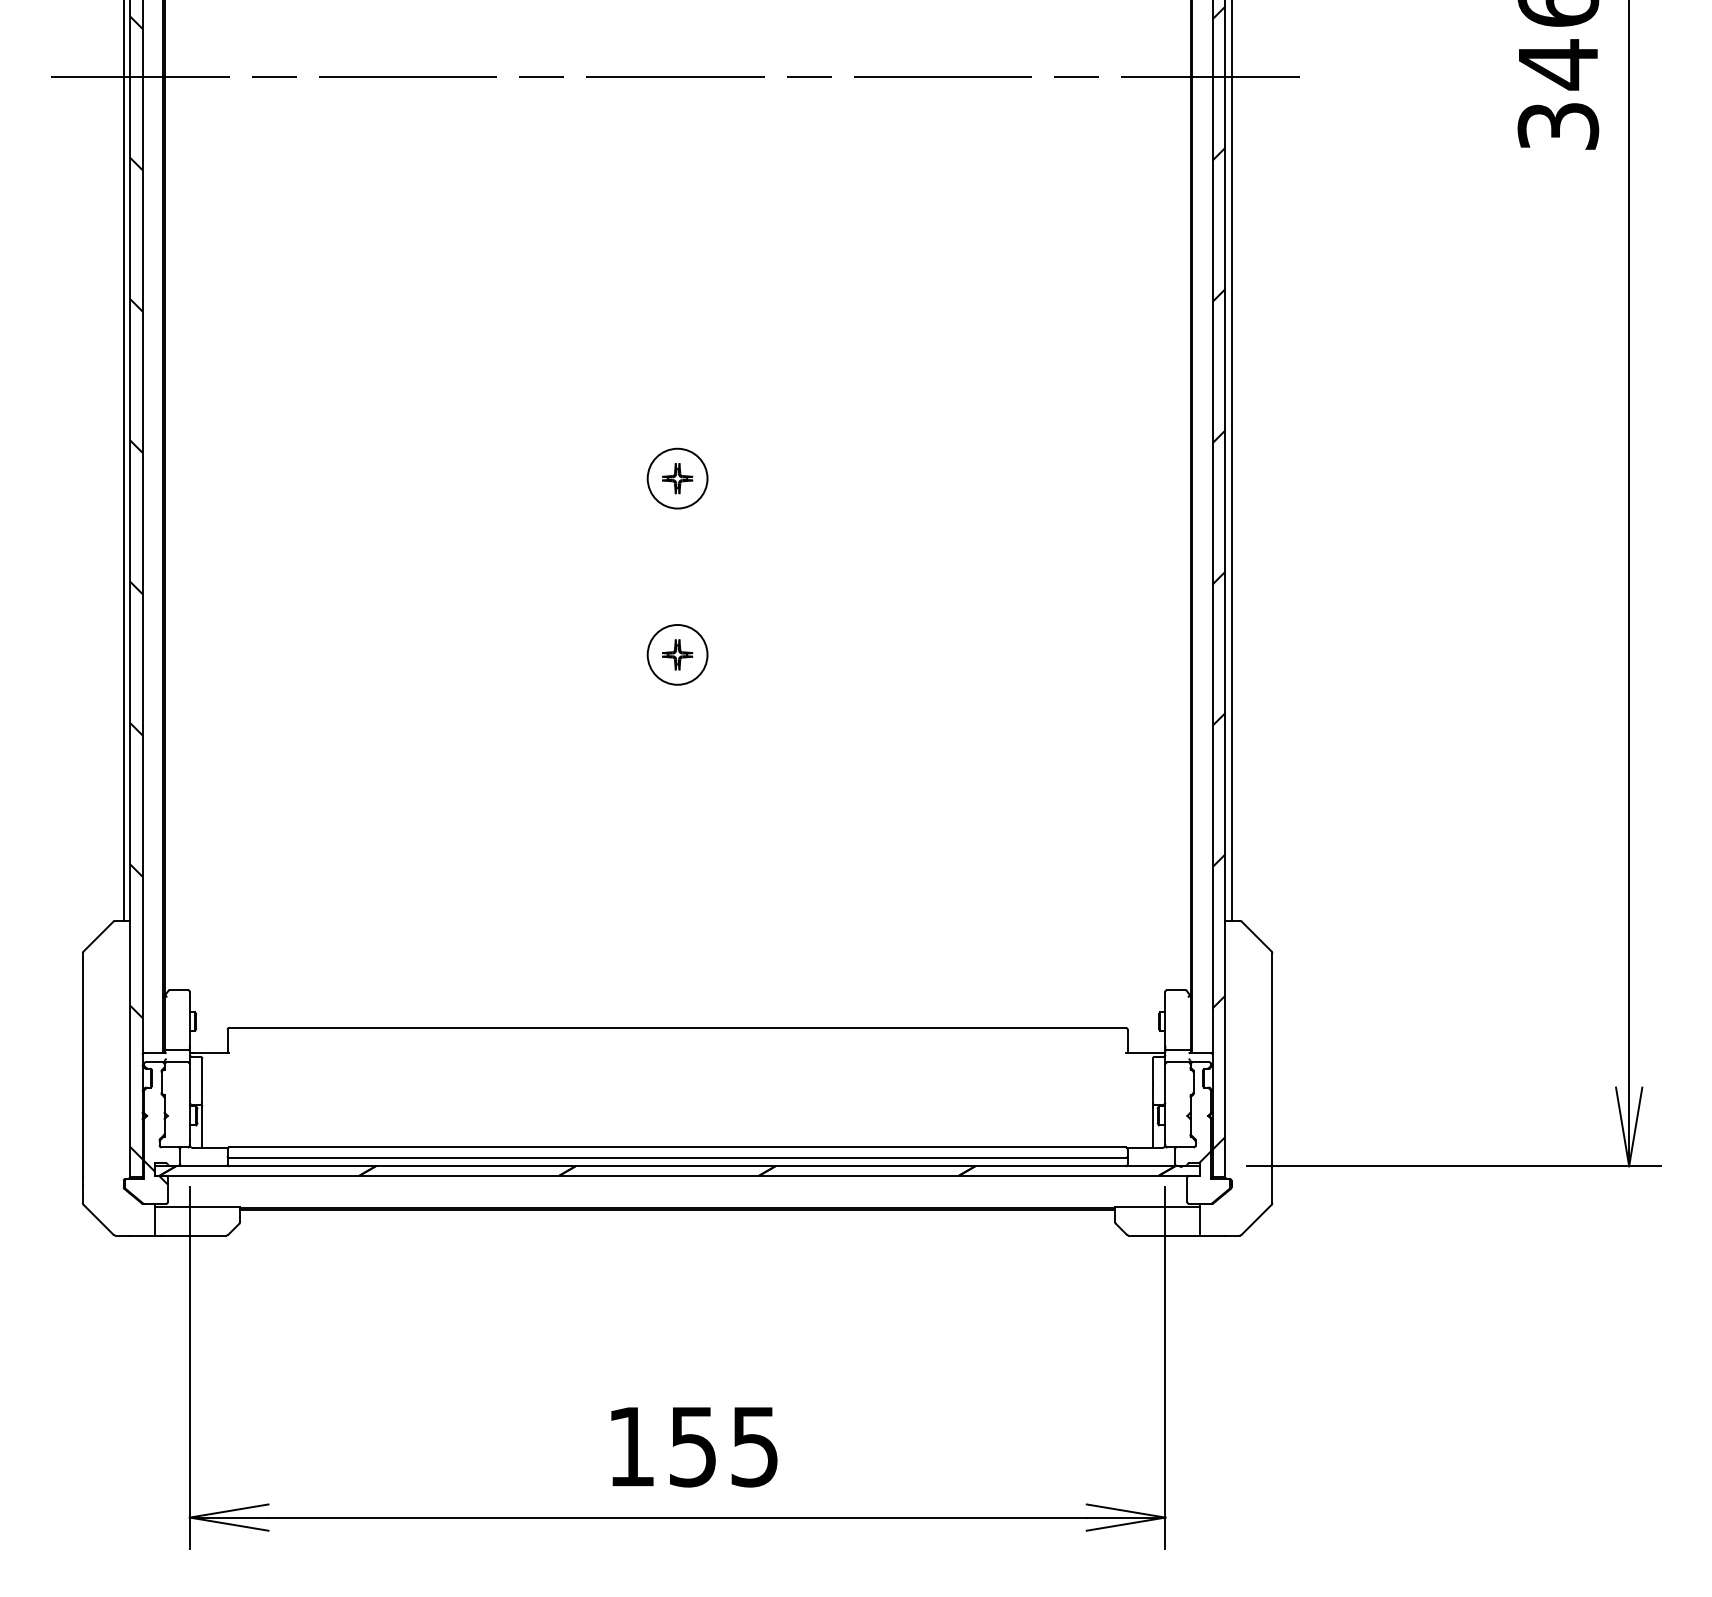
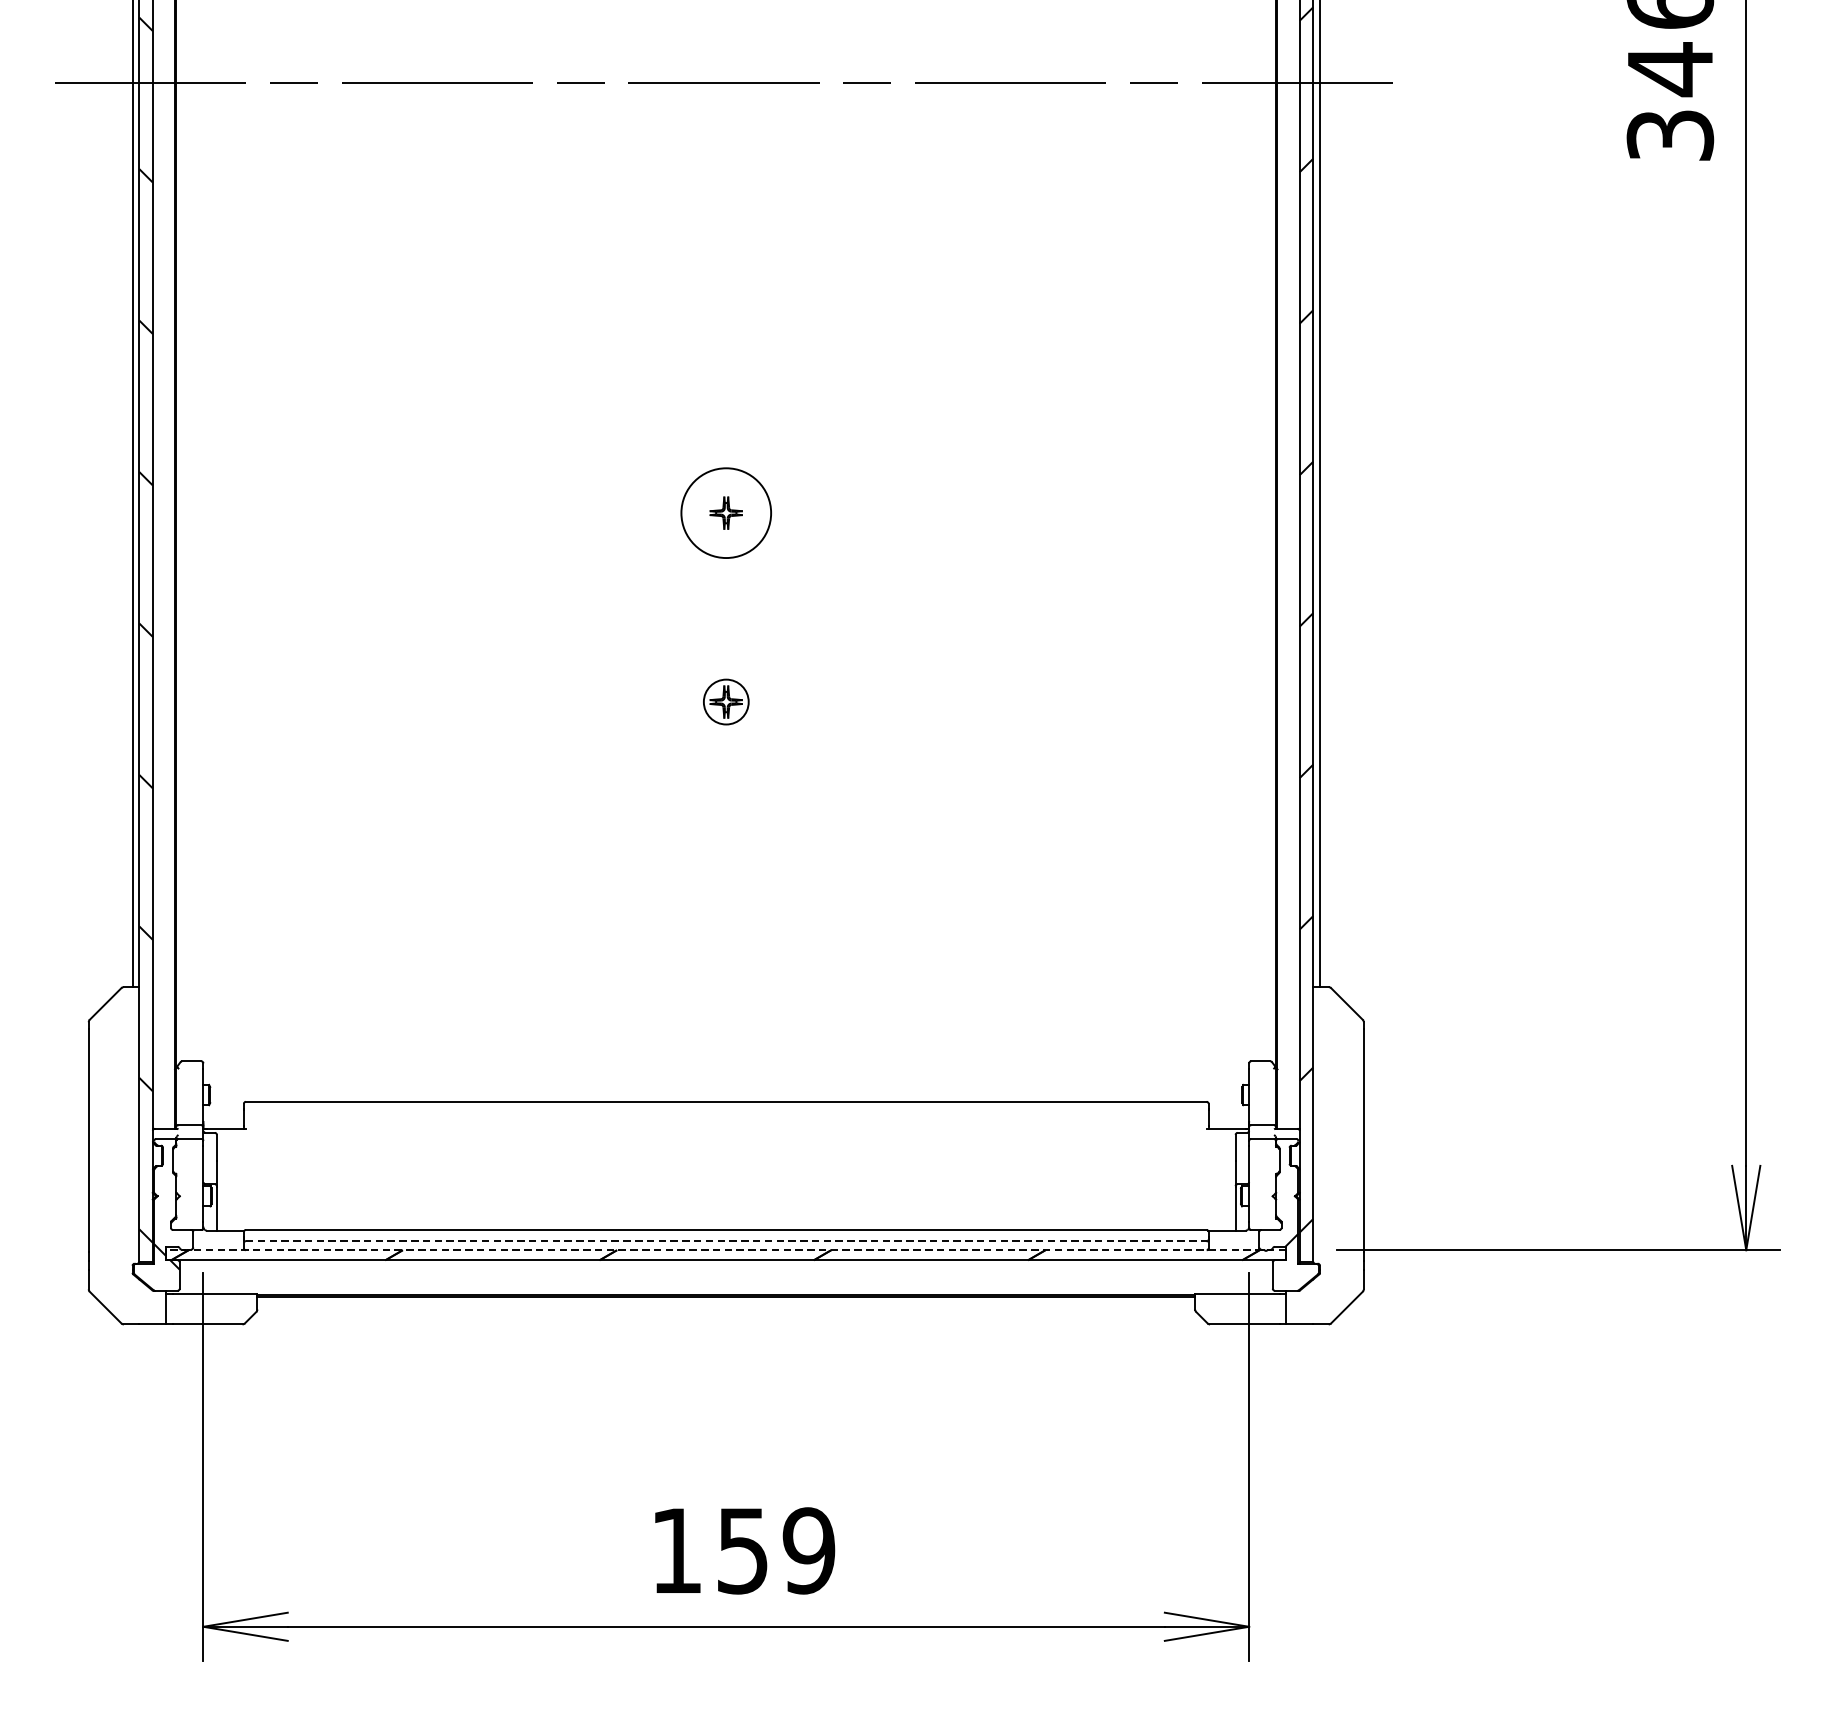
circle: (677, 478) -> (726, 512), size x1.4
circle: (677, 654) -> (726, 701), size x0.7
line: (678, 1158) -> (727, 1241), solid -> dashed
line: (677, 1166) -> (726, 1250), solid -> dashed
text: (754, 1446) -> (808, 1550), 155 -> 159

